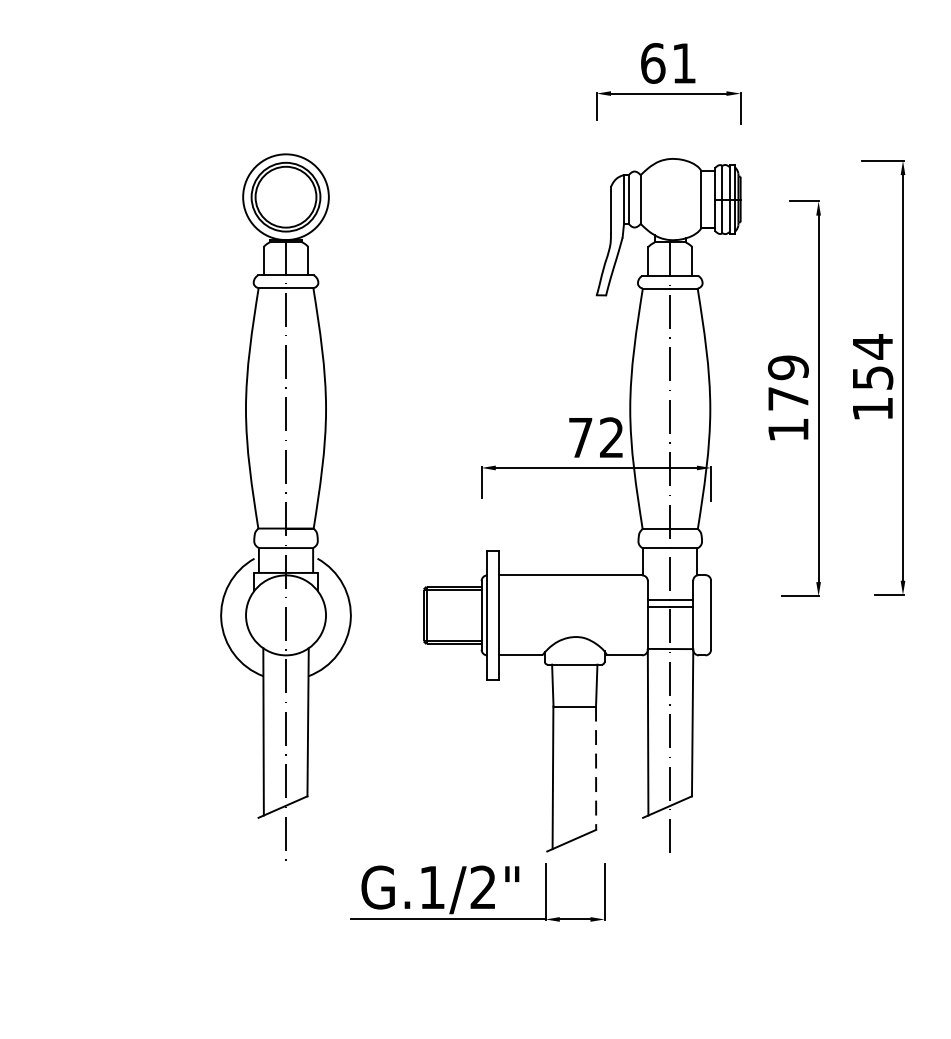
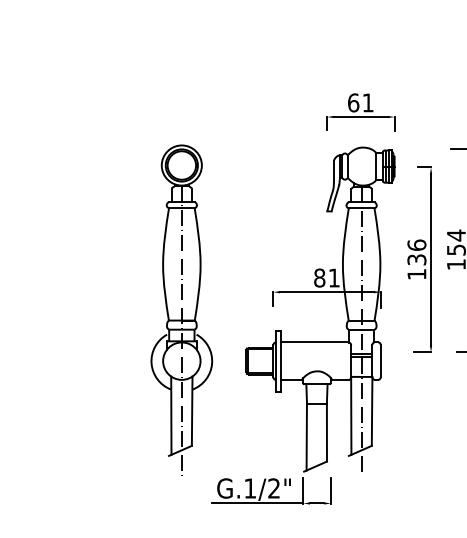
text: (787, 383) -> (416, 252), 179 -> 136
text: (595, 436) -> (326, 277), 72 -> 81
line: (595, 767) -> (326, 432), dashed -> solid

